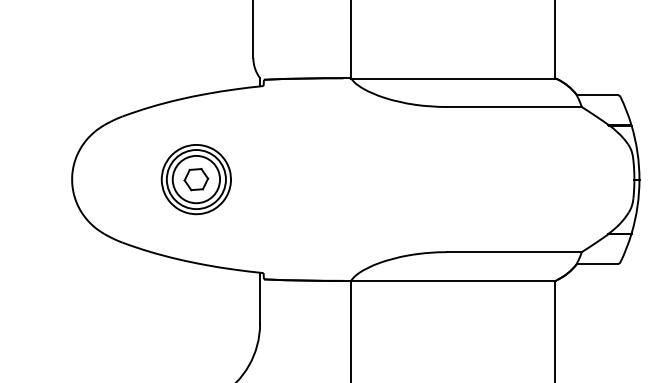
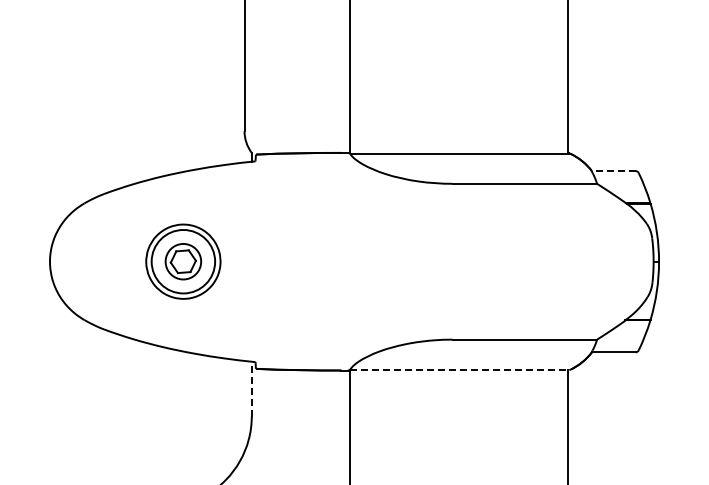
line: (597, 95) -> (613, 171), solid -> dashed
circle: (196, 179) -> (183, 261), size x0.7
line: (453, 280) -> (459, 370), solid -> dashed
line: (259, 297) -> (251, 388), solid -> dashed

